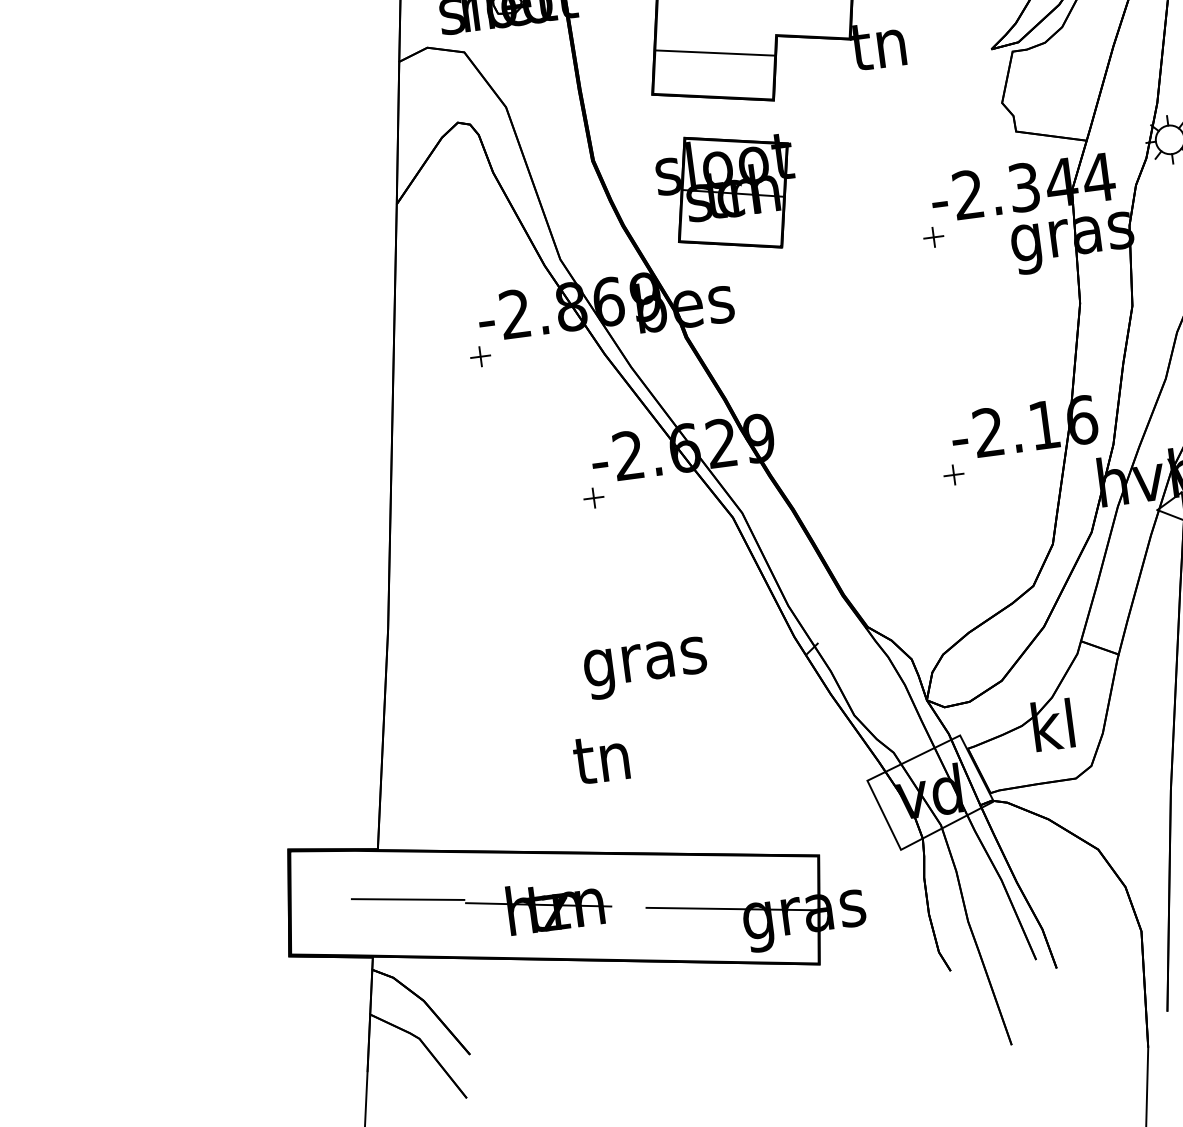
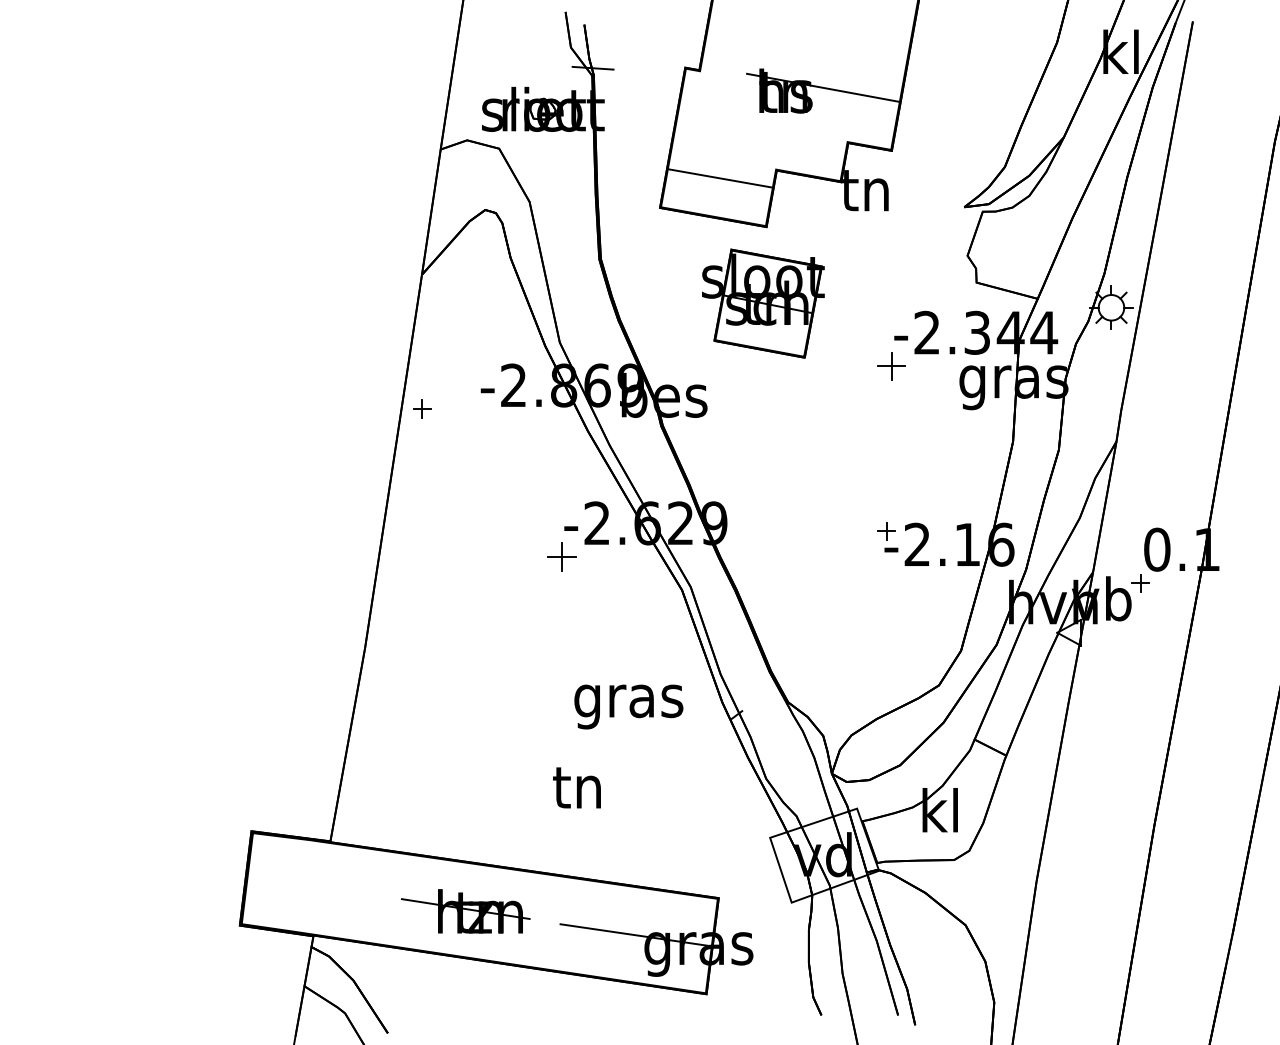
part: (728, 193) -> (763, 303), moved
part: (933, 237) -> (891, 366), size x1.6
part: (480, 356) -> (422, 408), moved
part: (953, 475) -> (886, 531), moved
part: (593, 497) -> (561, 556), size x1.6
text: (645, 667) -> (628, 706), moved
text: (600, 758) -> (576, 787), moved
line: (407, 899) -> (350, 889), removed

